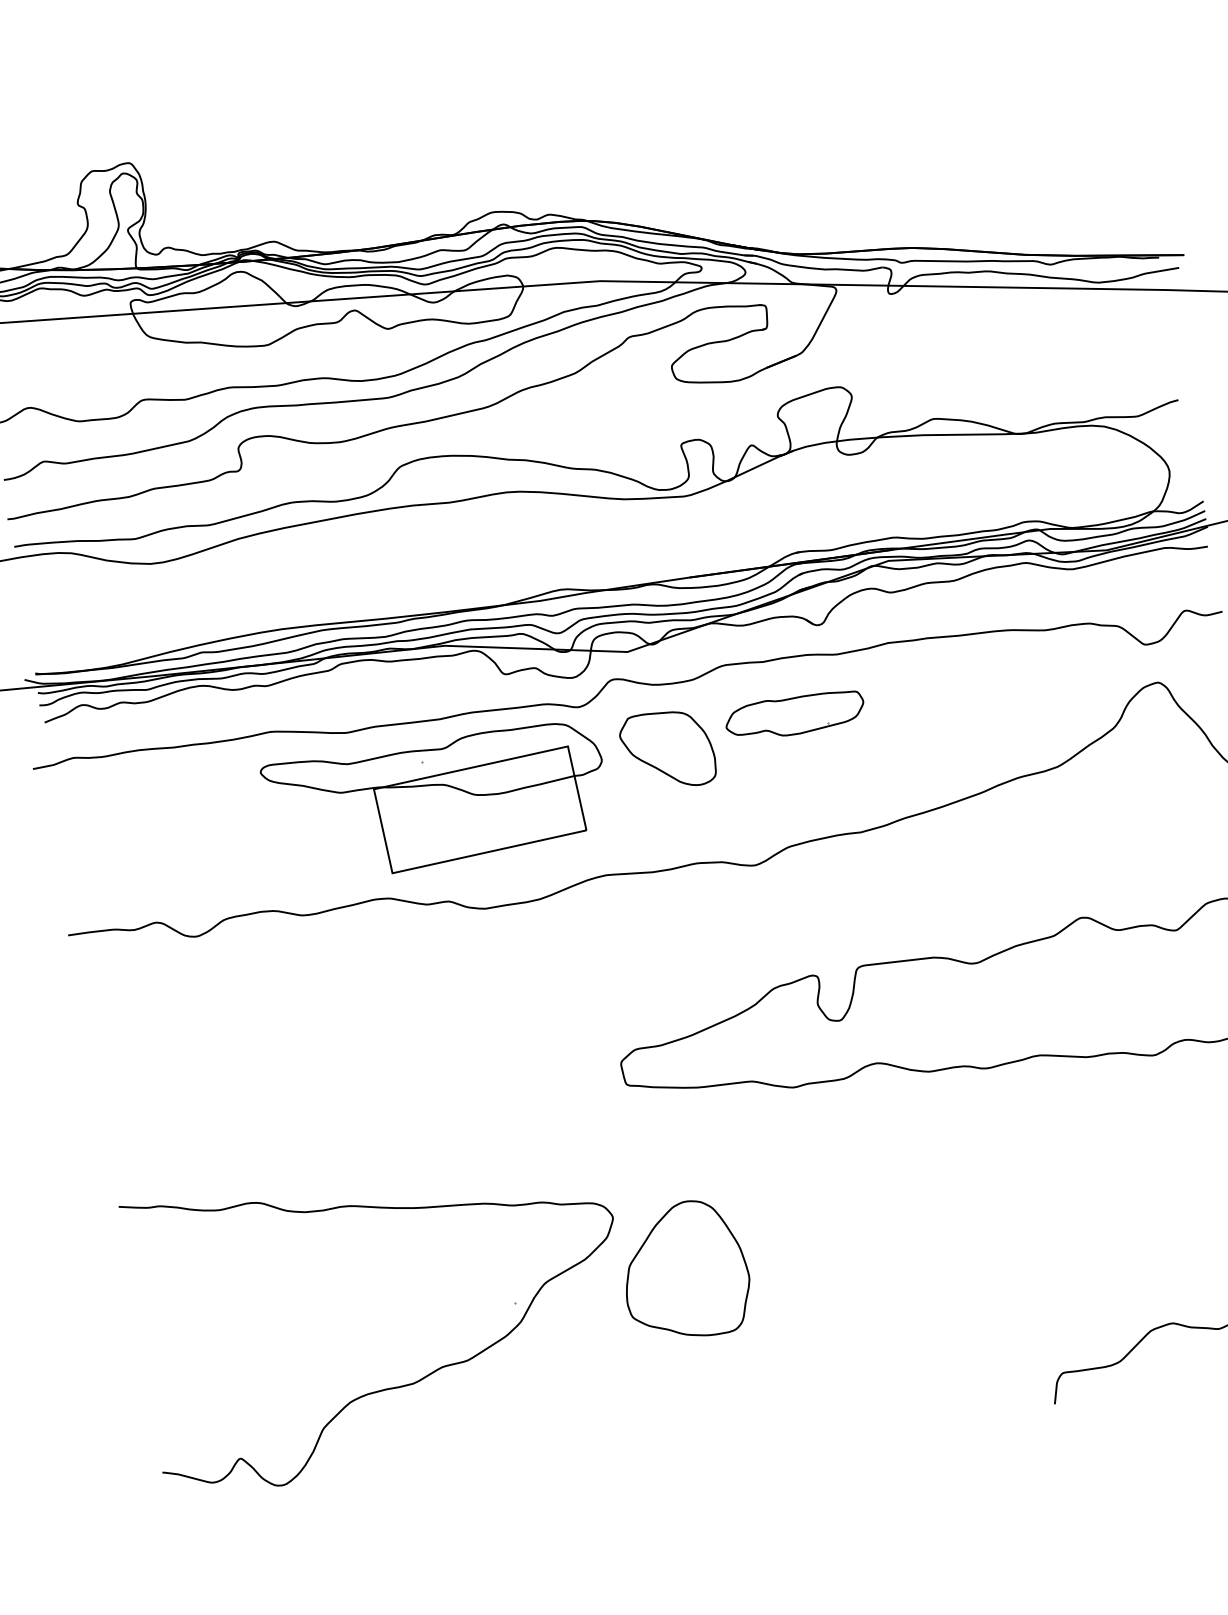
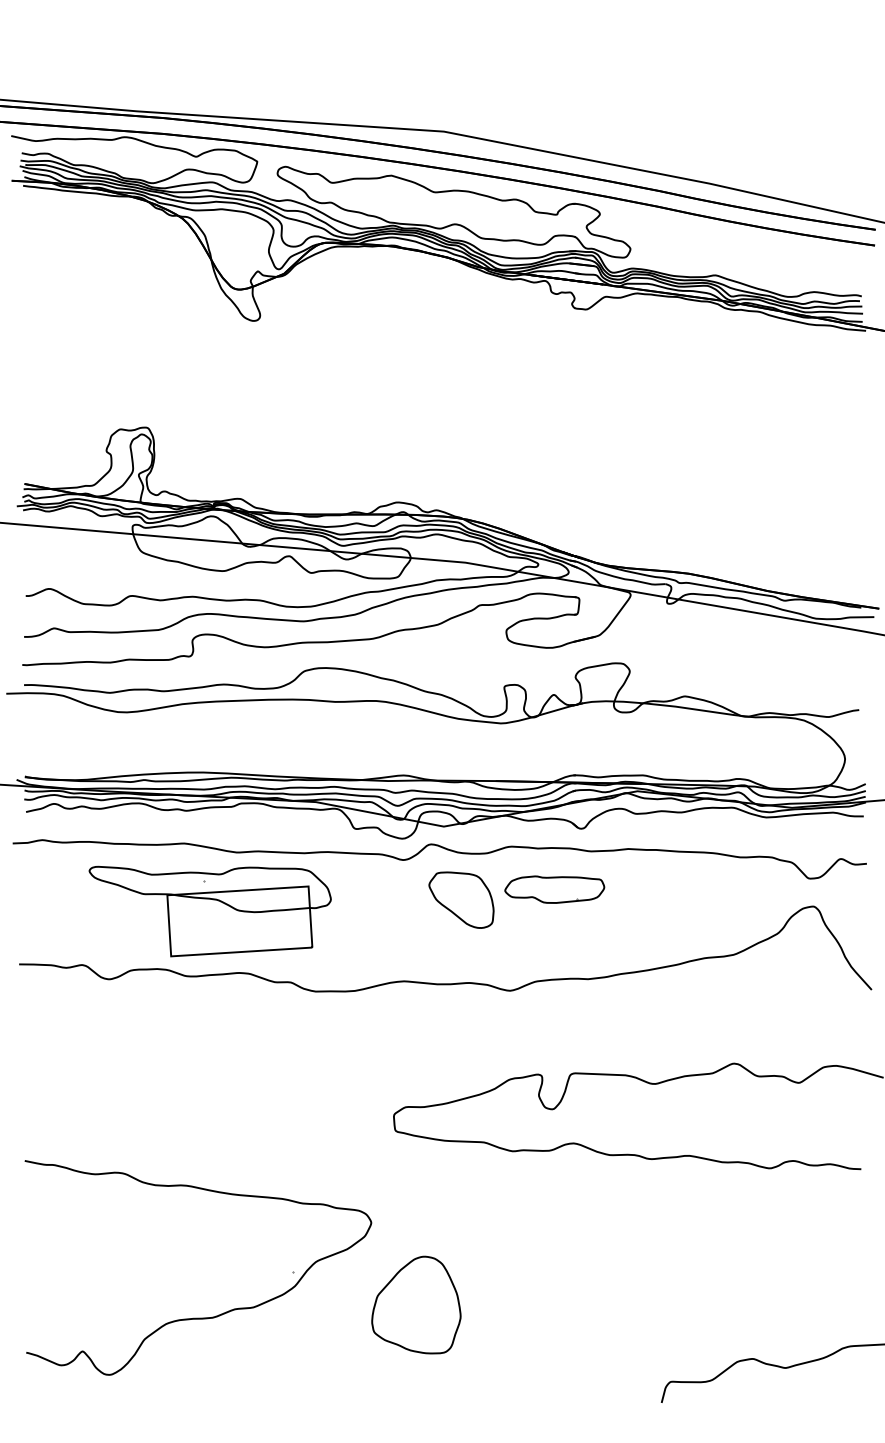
part: (435, 802) -> (209, 911), moved
part: (685, 1269) -> (416, 1304), moved

